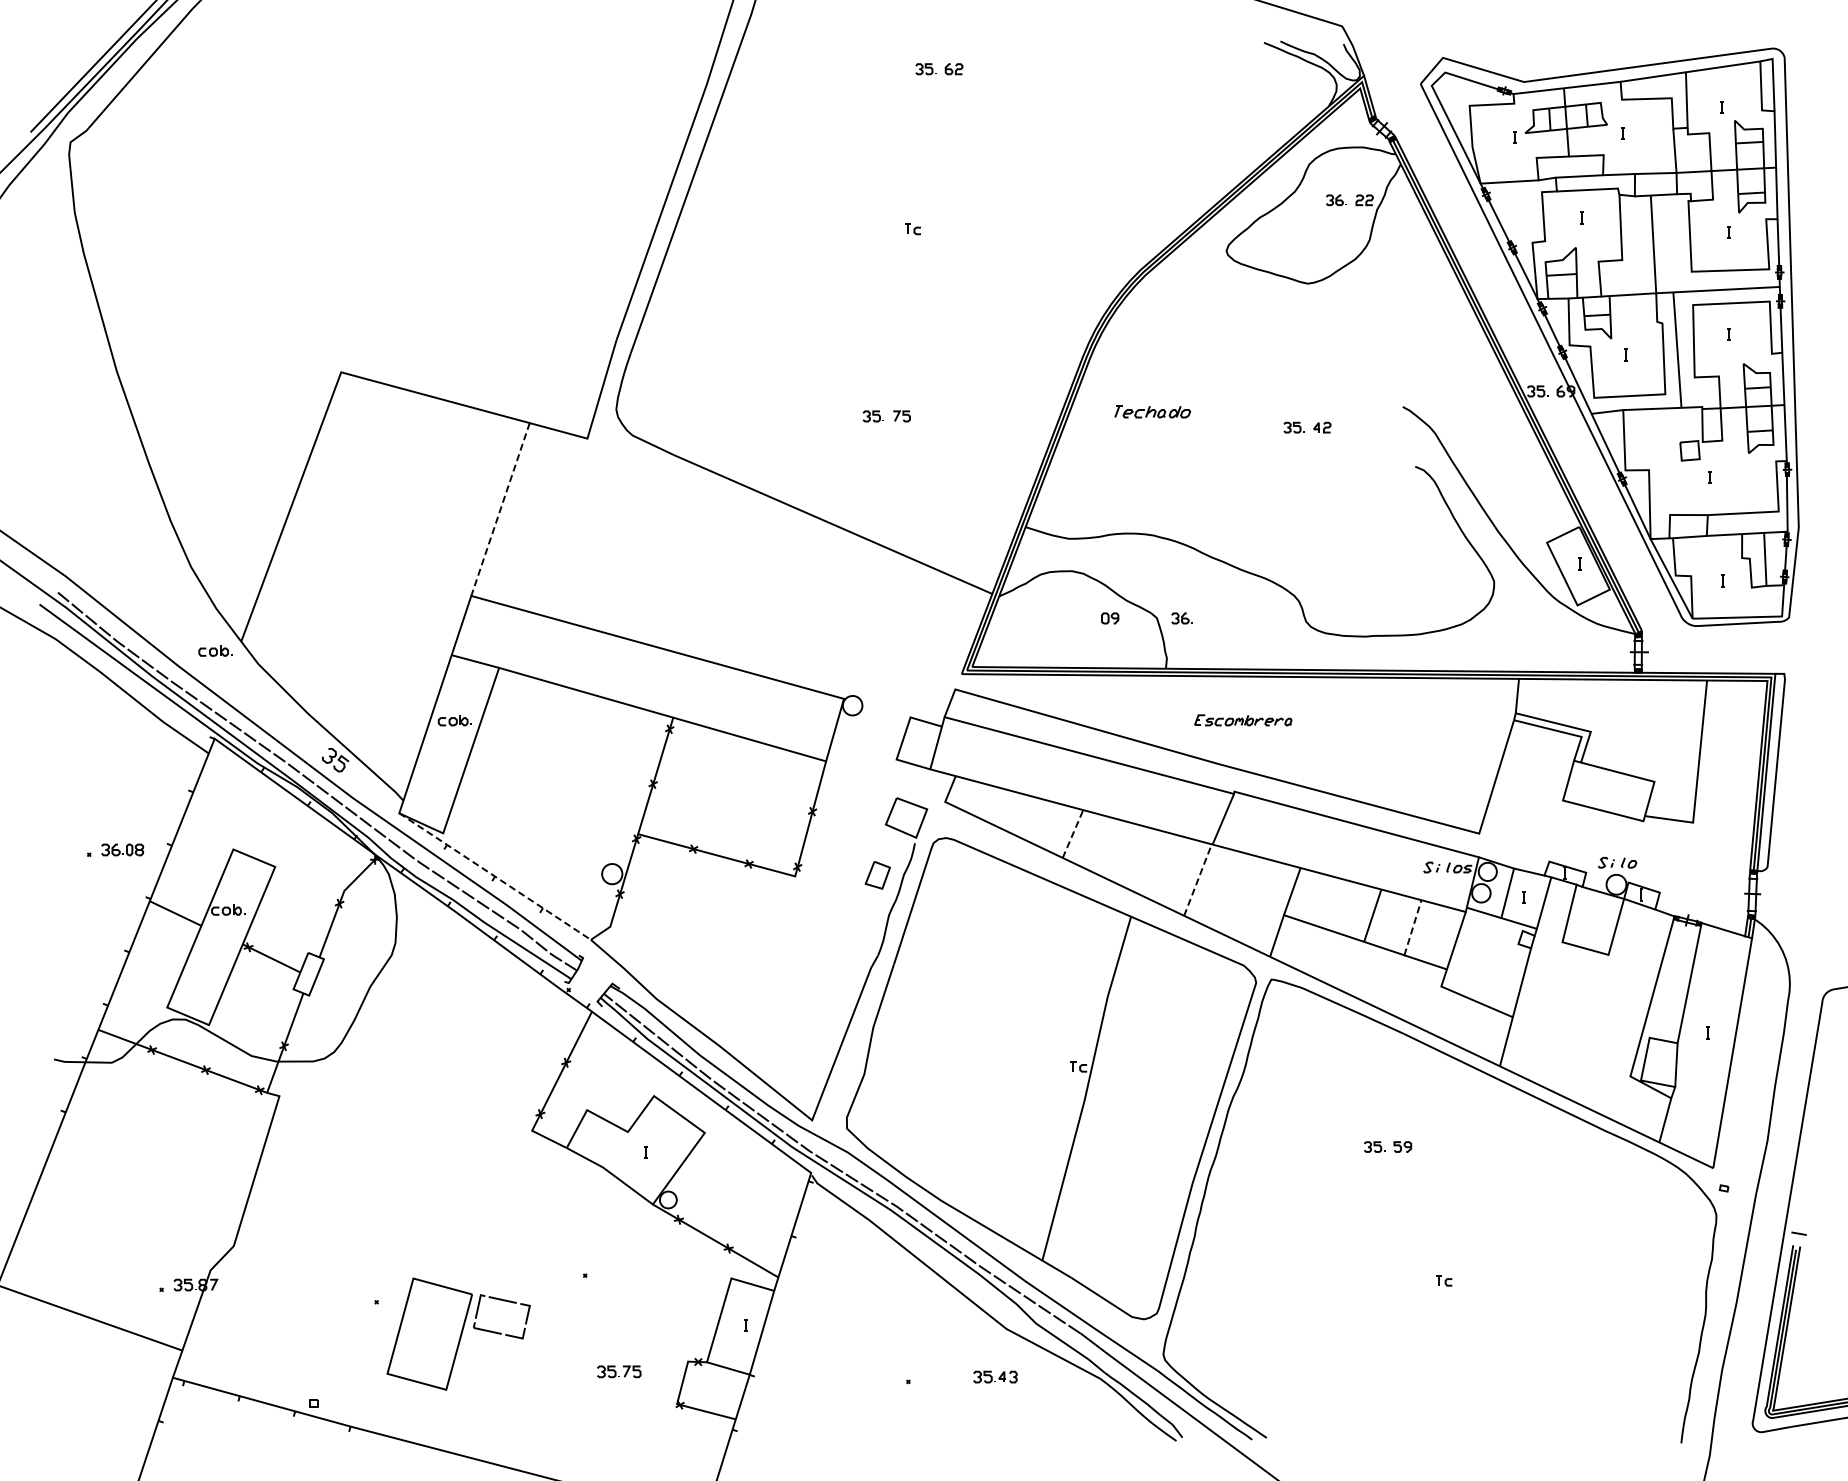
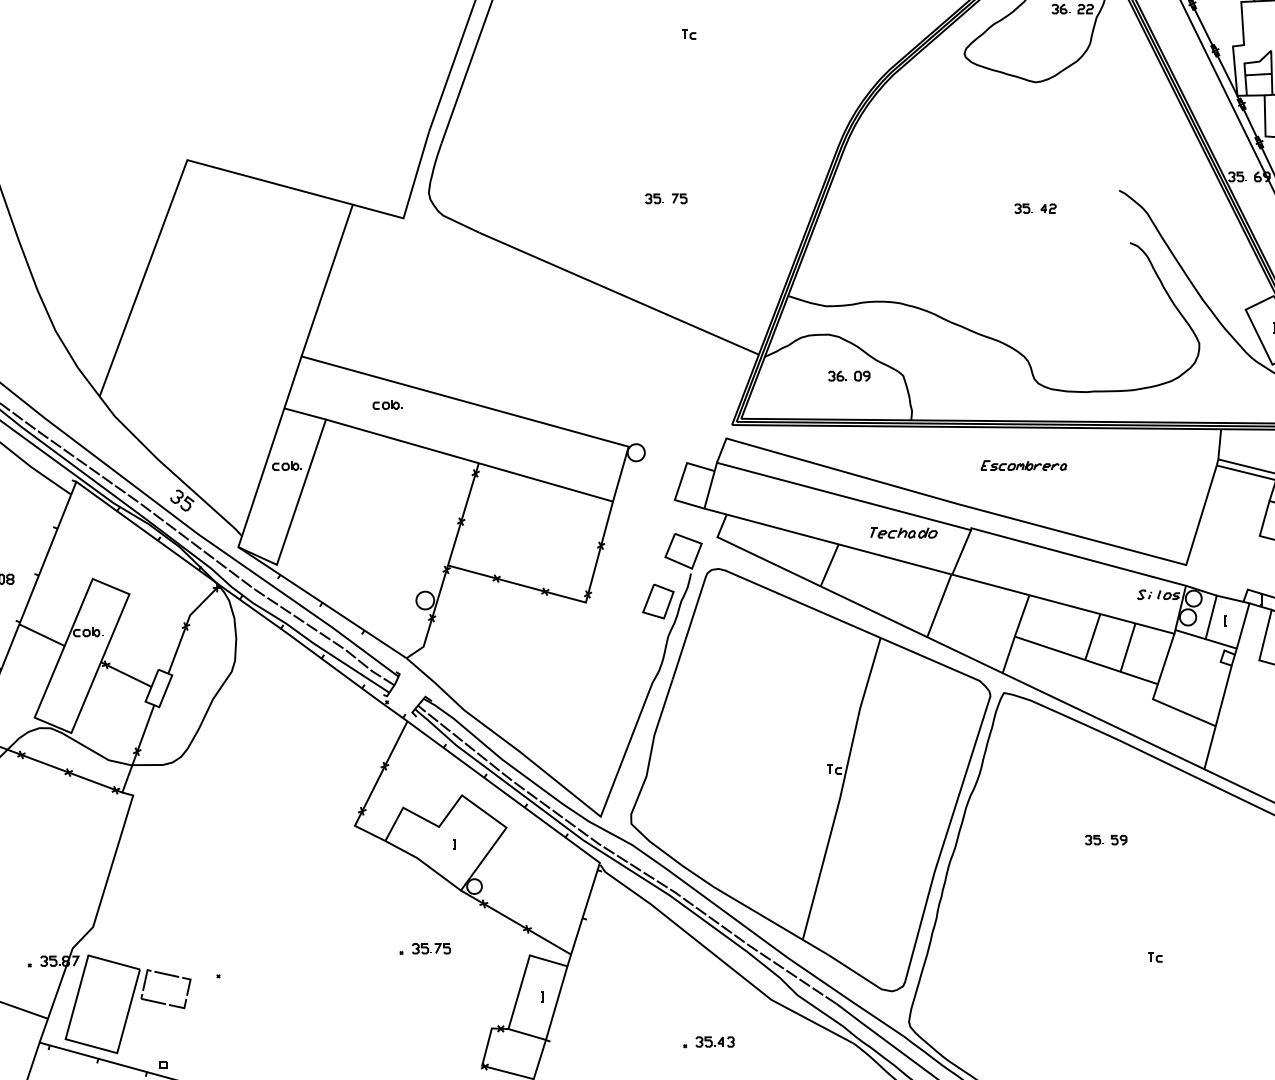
part: (1152, 411) -> (903, 532), moved
line: (500, 509) -> (327, 280), dashed -> solid
part: (1181, 618) -> (837, 376), moved
part: (215, 650) -> (387, 404), moved
part: (1243, 720) -> (1024, 465), moved
line: (1072, 834) -> (829, 565), dashed -> solid
part: (877, 875) -> (658, 601), size x1.43
line: (495, 876) -> (322, 602), dashed -> solid
line: (1197, 880) -> (938, 606), dashed -> solid
line: (1412, 927) -> (1127, 647), dashed -> solid
part: (458, 1333) -> (127, 1003), moved
part: (619, 1371) -> (431, 948), moved
part: (995, 1376) -> (715, 1041), moved

